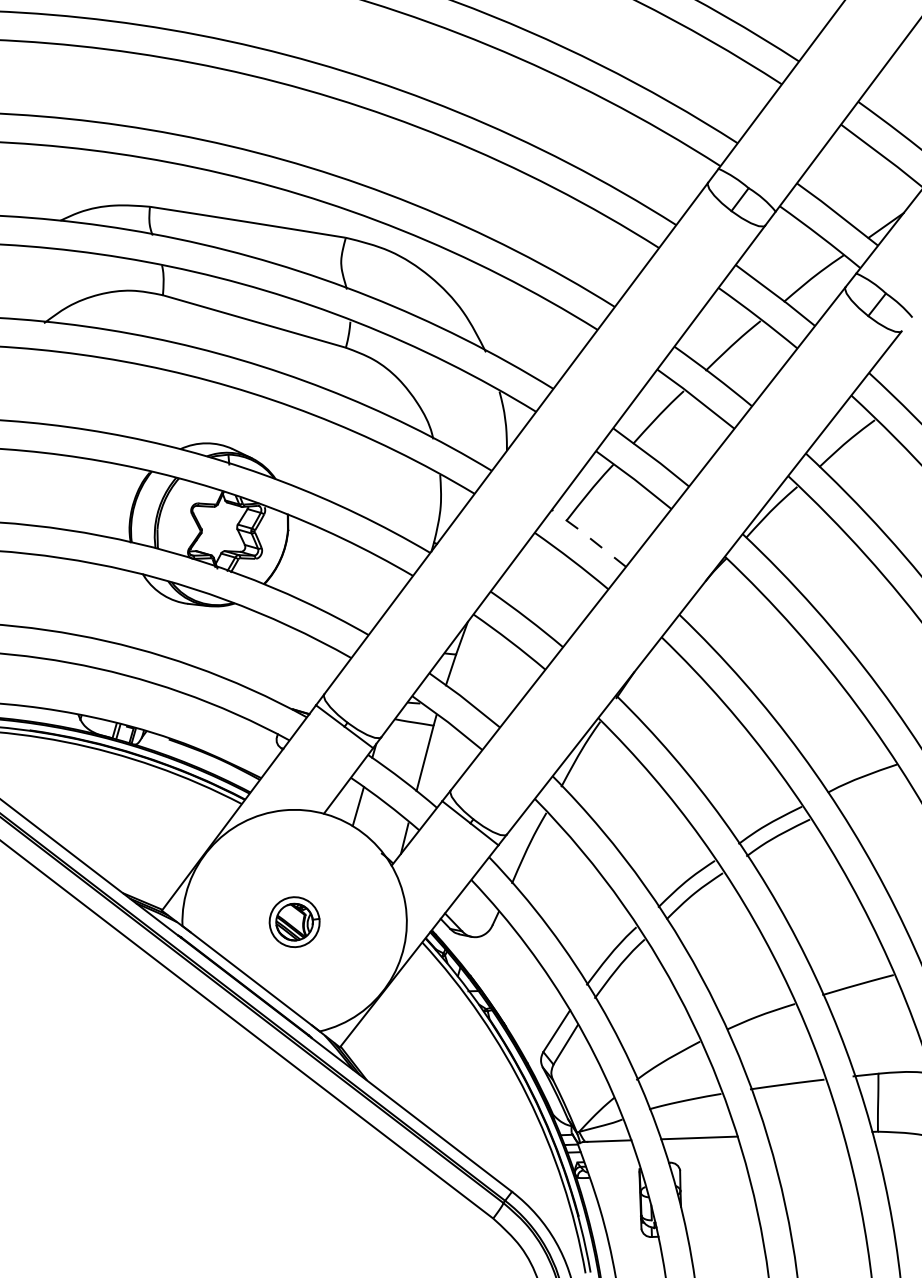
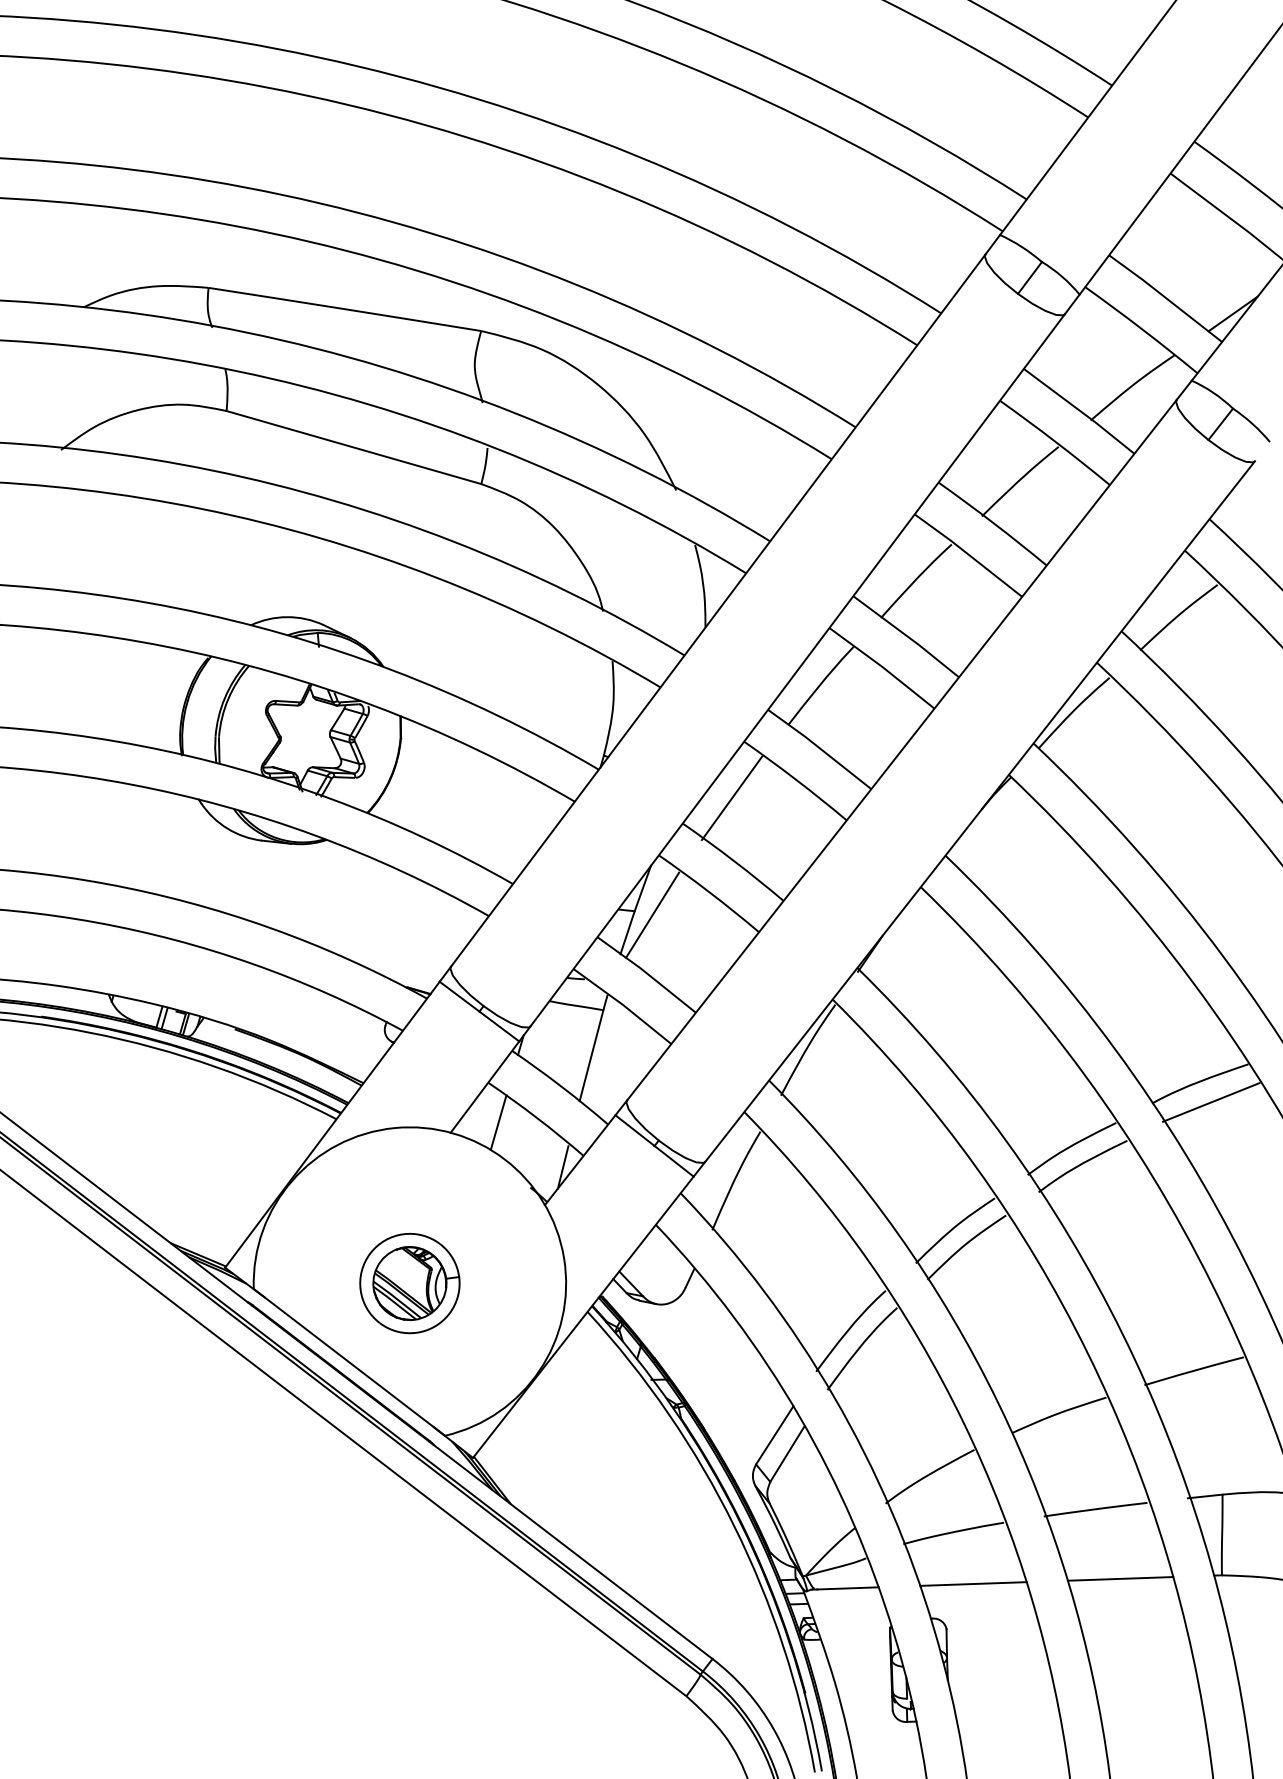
line: (588, 536) -> (819, 747), dashed -> solid
line: (525, 573) -> (731, 798), added
line: (468, 656) -> (652, 914), added
line: (869, 792) -> (1210, 1102), added
part: (294, 922) -> (409, 1283), size x1.43
line: (805, 1133) -> (1120, 1578), added

